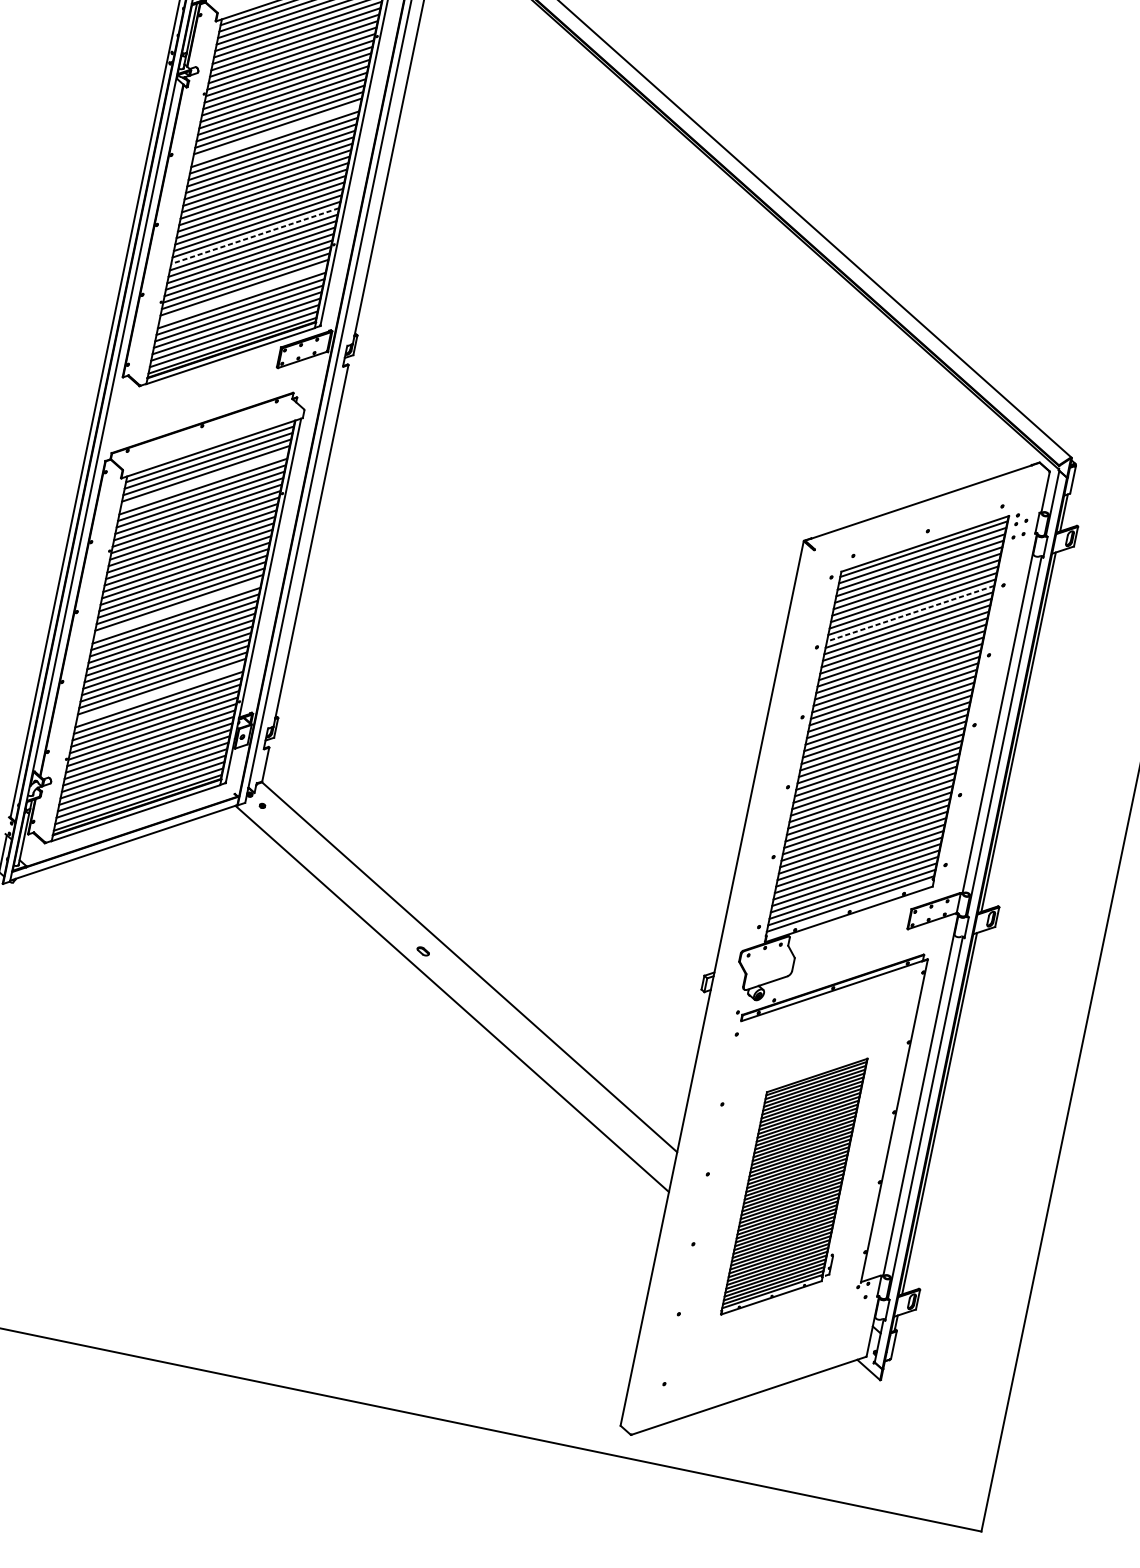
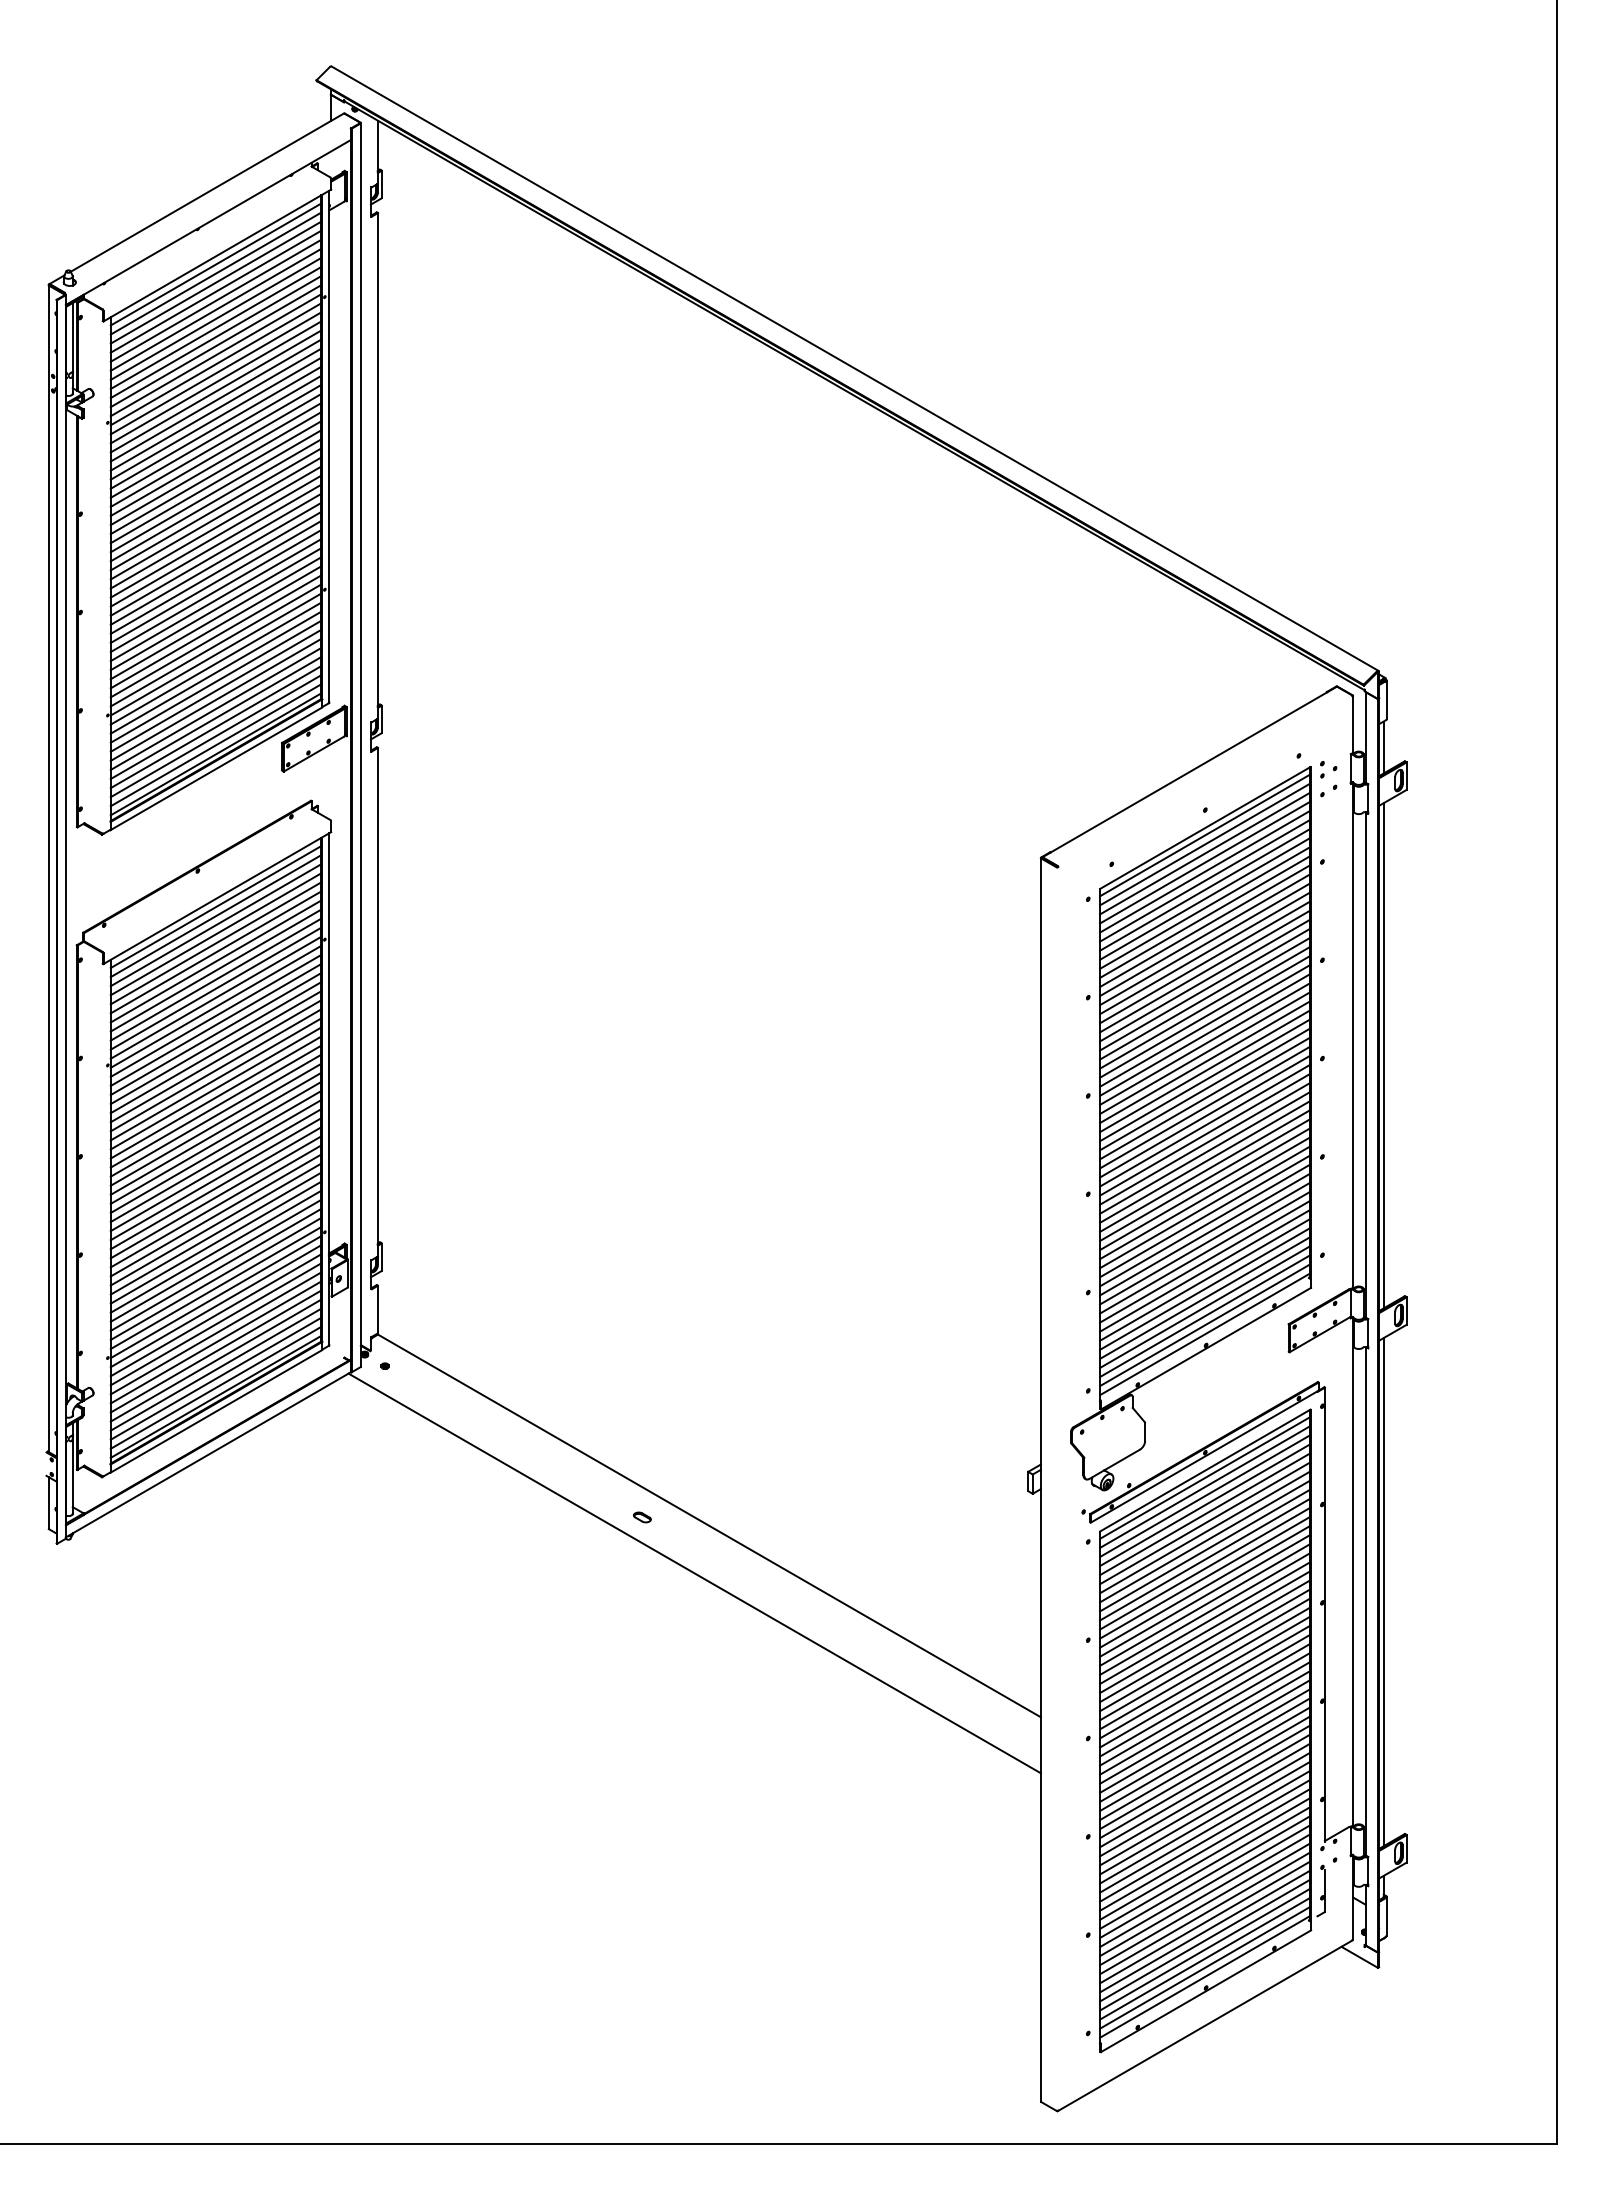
line: (276, 132) -> (215, 454), added
line: (255, 236) -> (216, 600), dashed -> solid
line: (242, 293) -> (215, 681), added
line: (204, 480) -> (215, 943), added
line: (177, 609) -> (215, 1124), added
line: (910, 613) -> (1204, 926), dashed -> solid
line: (160, 692) -> (215, 1242), added
part: (797, 1186) -> (1212, 1730), size x1.67

